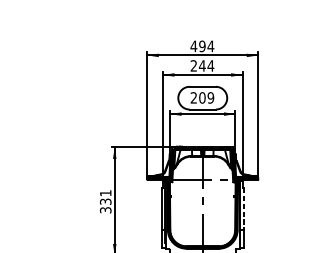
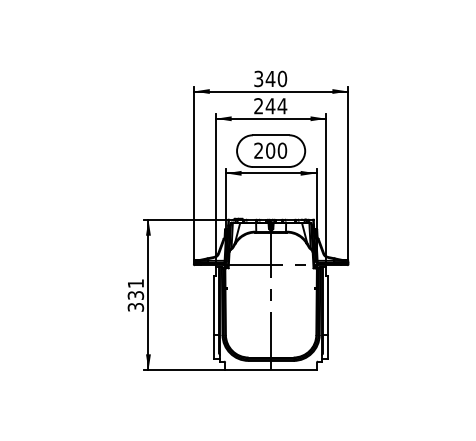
text: (202, 46) -> (270, 78), 494 -> 340
text: (210, 97) -> (281, 150), 209 -> 200
line: (243, 209) -> (328, 306), dashed -> solid

